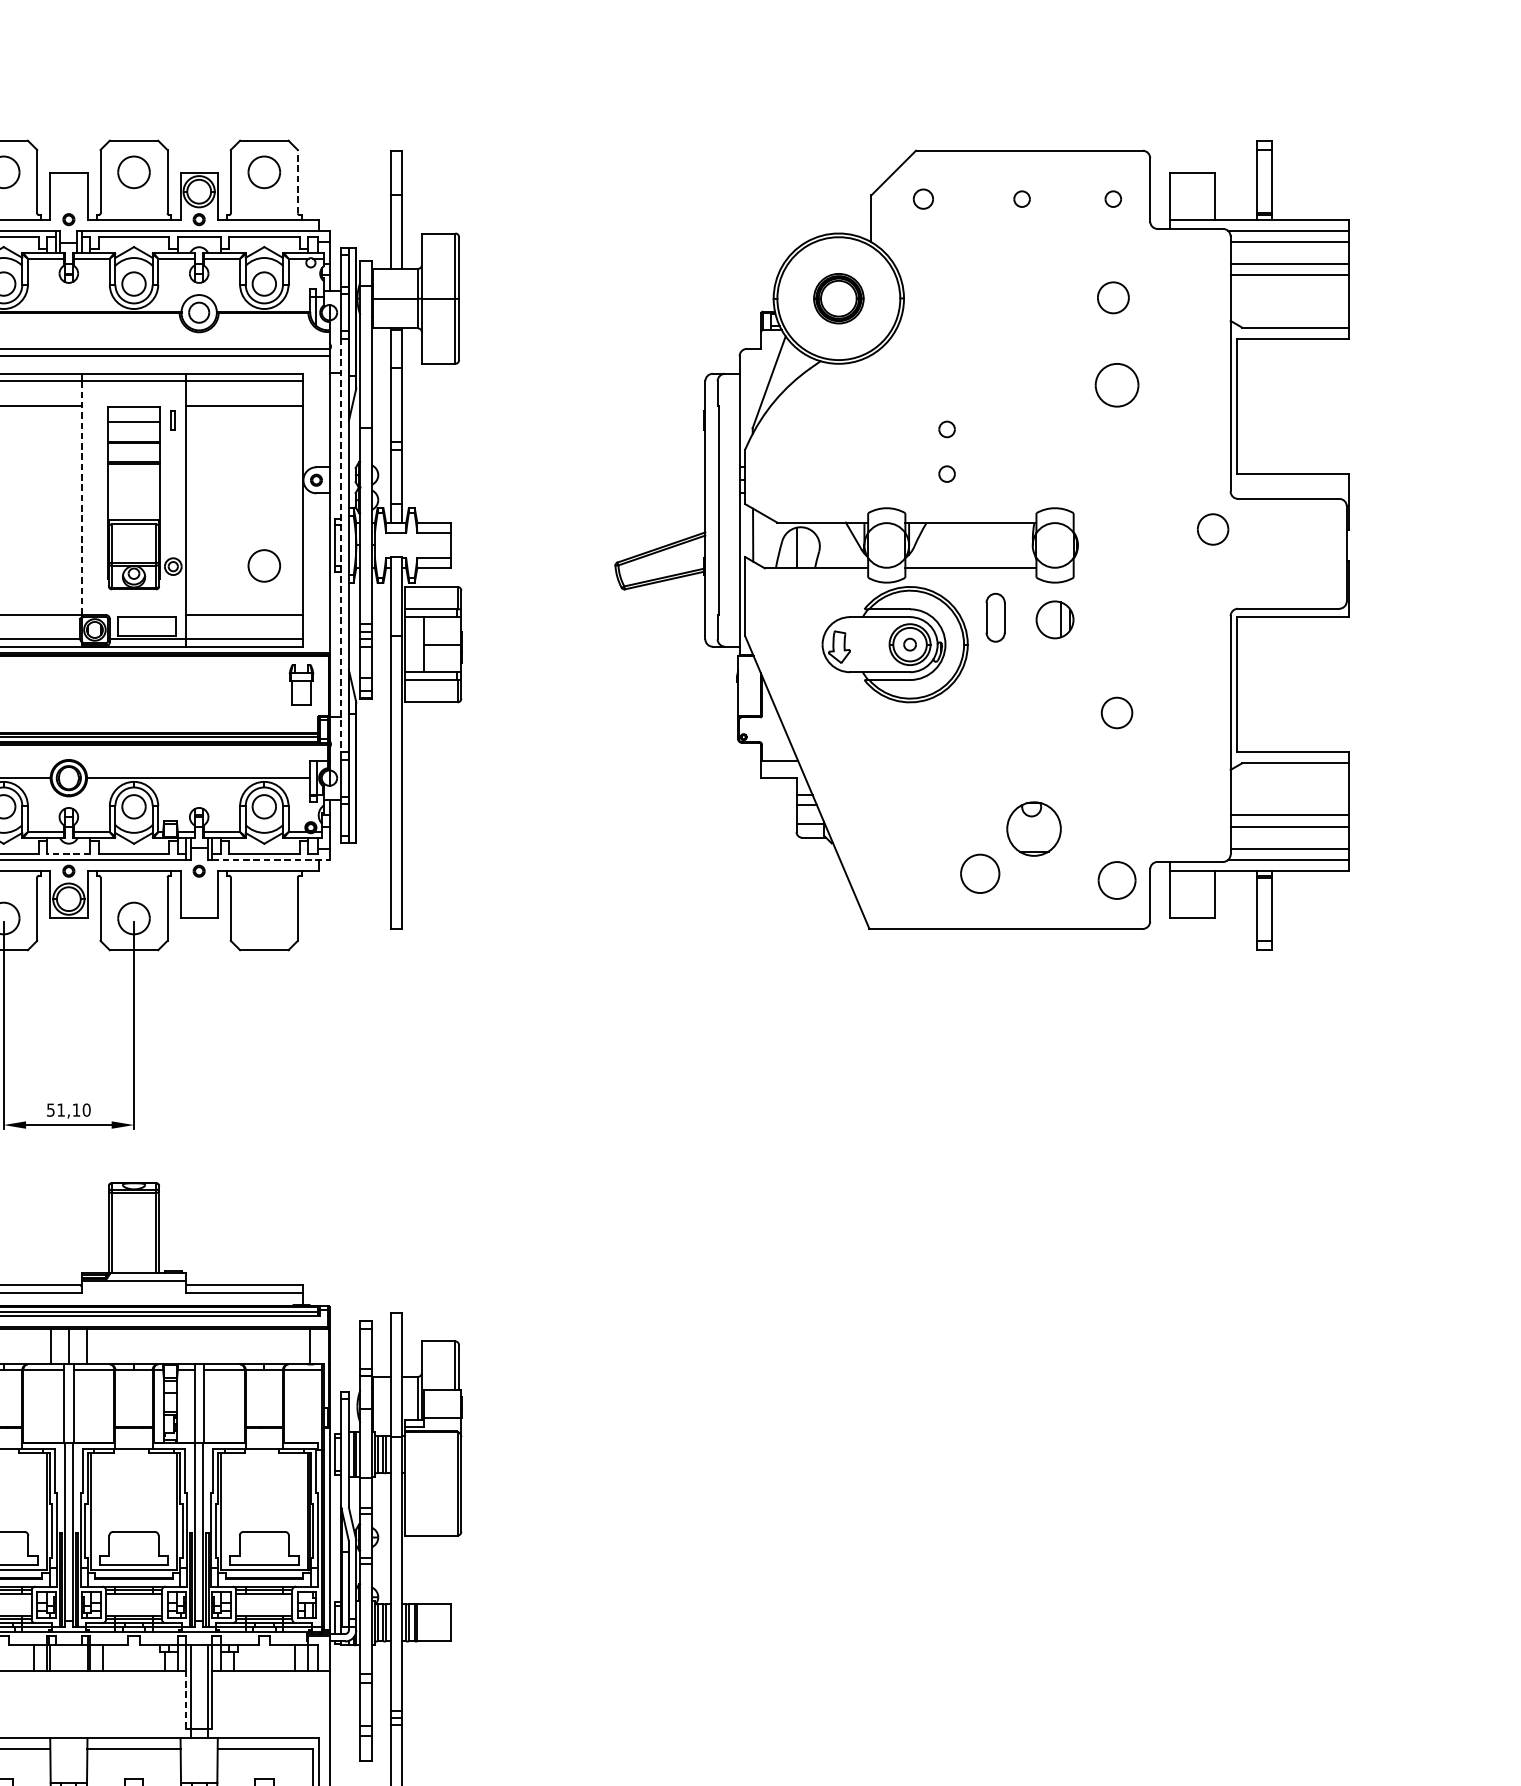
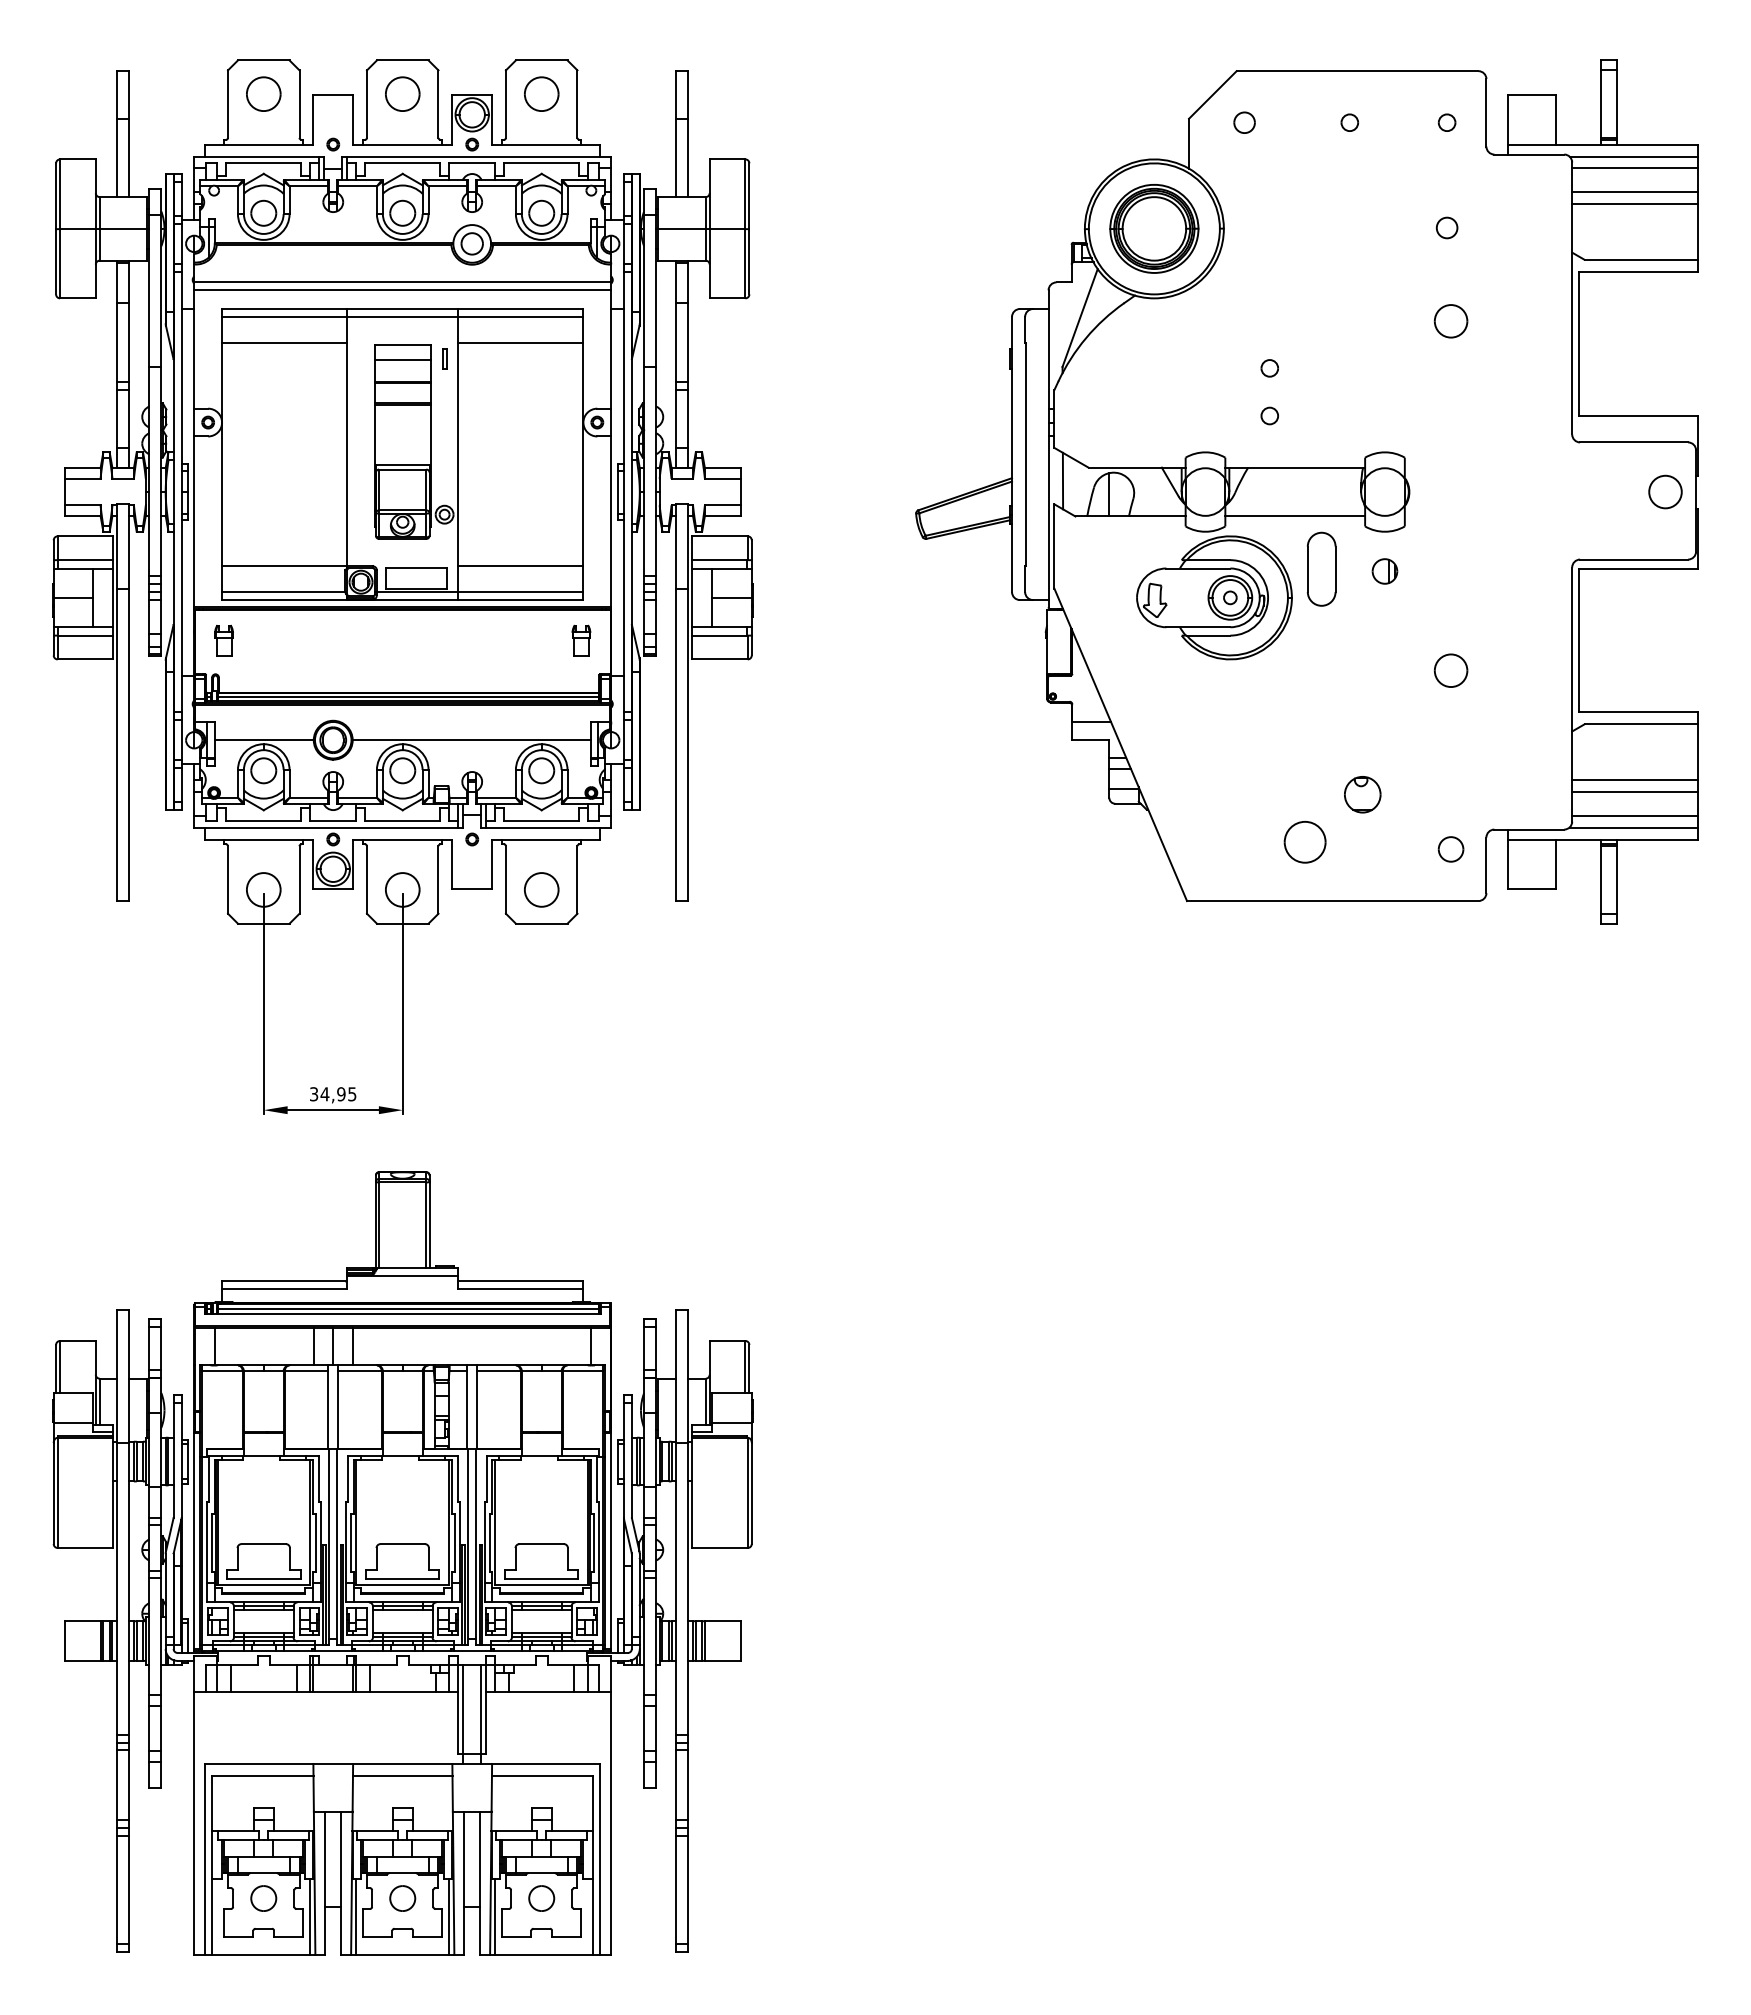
line: (297, 182) -> (577, 104), dashed -> solid
part: (1112, 297) -> (1446, 227), size x0.62
part: (838, 298) -> (1154, 228), size x1.67
part: (1116, 385) -> (1450, 321), size x0.71
line: (82, 498) -> (347, 441), dashed -> solid
part: (1213, 528) -> (1665, 491), moved
line: (341, 545) -> (623, 492), dashed -> solid
part: (264, 565) -> (541, 889), moved
part: (995, 617) -> (1321, 568), size x1.43
part: (1054, 619) -> (1384, 571), size x0.62
part: (301, 684) -> (581, 640), size x0.71
part: (1033, 829) -> (1362, 794), size x0.62
line: (69, 853) -> (333, 820), dashed -> solid
line: (270, 859) -> (548, 827), dashed -> solid
part: (1116, 880) -> (1450, 849), size x0.62
text: (69, 1110) -> (333, 1094), 51,10 -> 34,95
line: (186, 1700) -> (458, 1723), dashed -> solid

